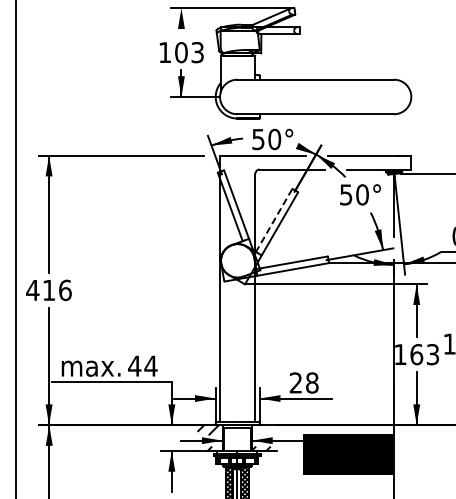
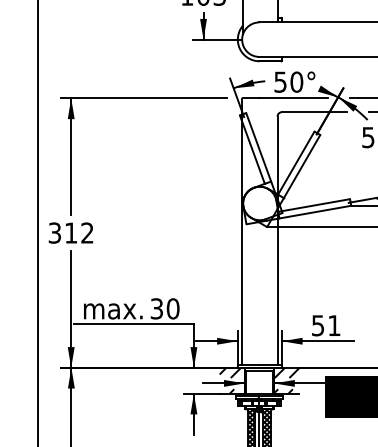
line: (274, 220) -> (296, 163), dashed -> solid
text: (48, 290) -> (70, 233), 416 -> 312
text: (142, 365) -> (164, 308), 44 -> 30
text: (303, 382) -> (325, 325), 28 -> 51
hatch: (264, 430) -> (286, 373), added

